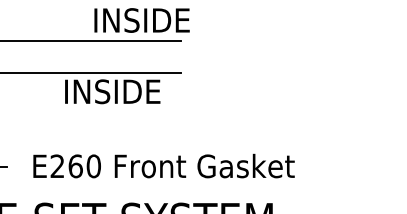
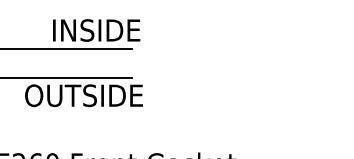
text: (127, 91) -> (83, 95), INSIDE -> OUTSIDE

